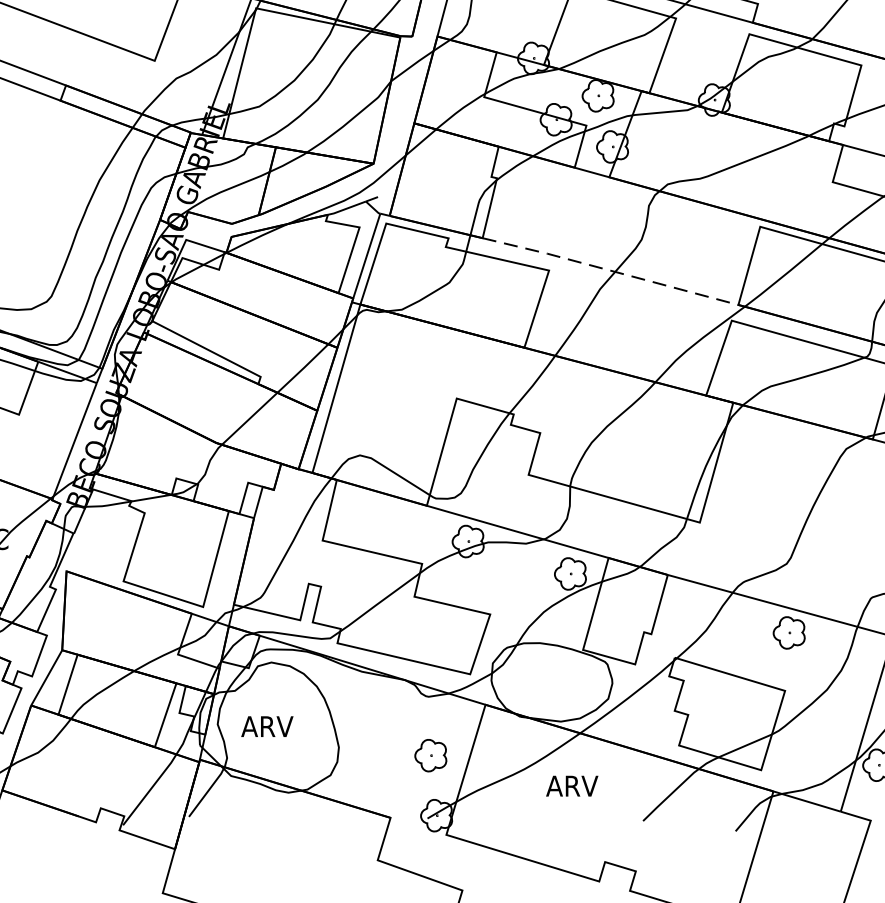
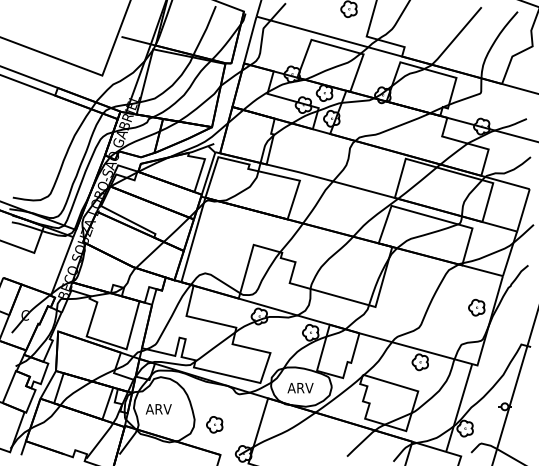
line: (610, 270) -> (330, 180), dashed -> solid
part: (430, 755) -> (214, 424), moved
text: (572, 786) -> (300, 388), moved

